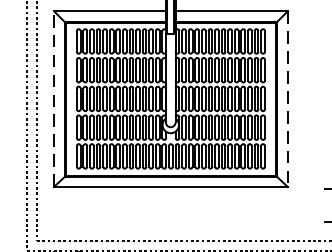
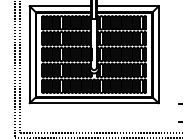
line: (53, 98) -> (29, 54), dashed -> solid
line: (287, 100) -> (158, 55), dashed -> solid

